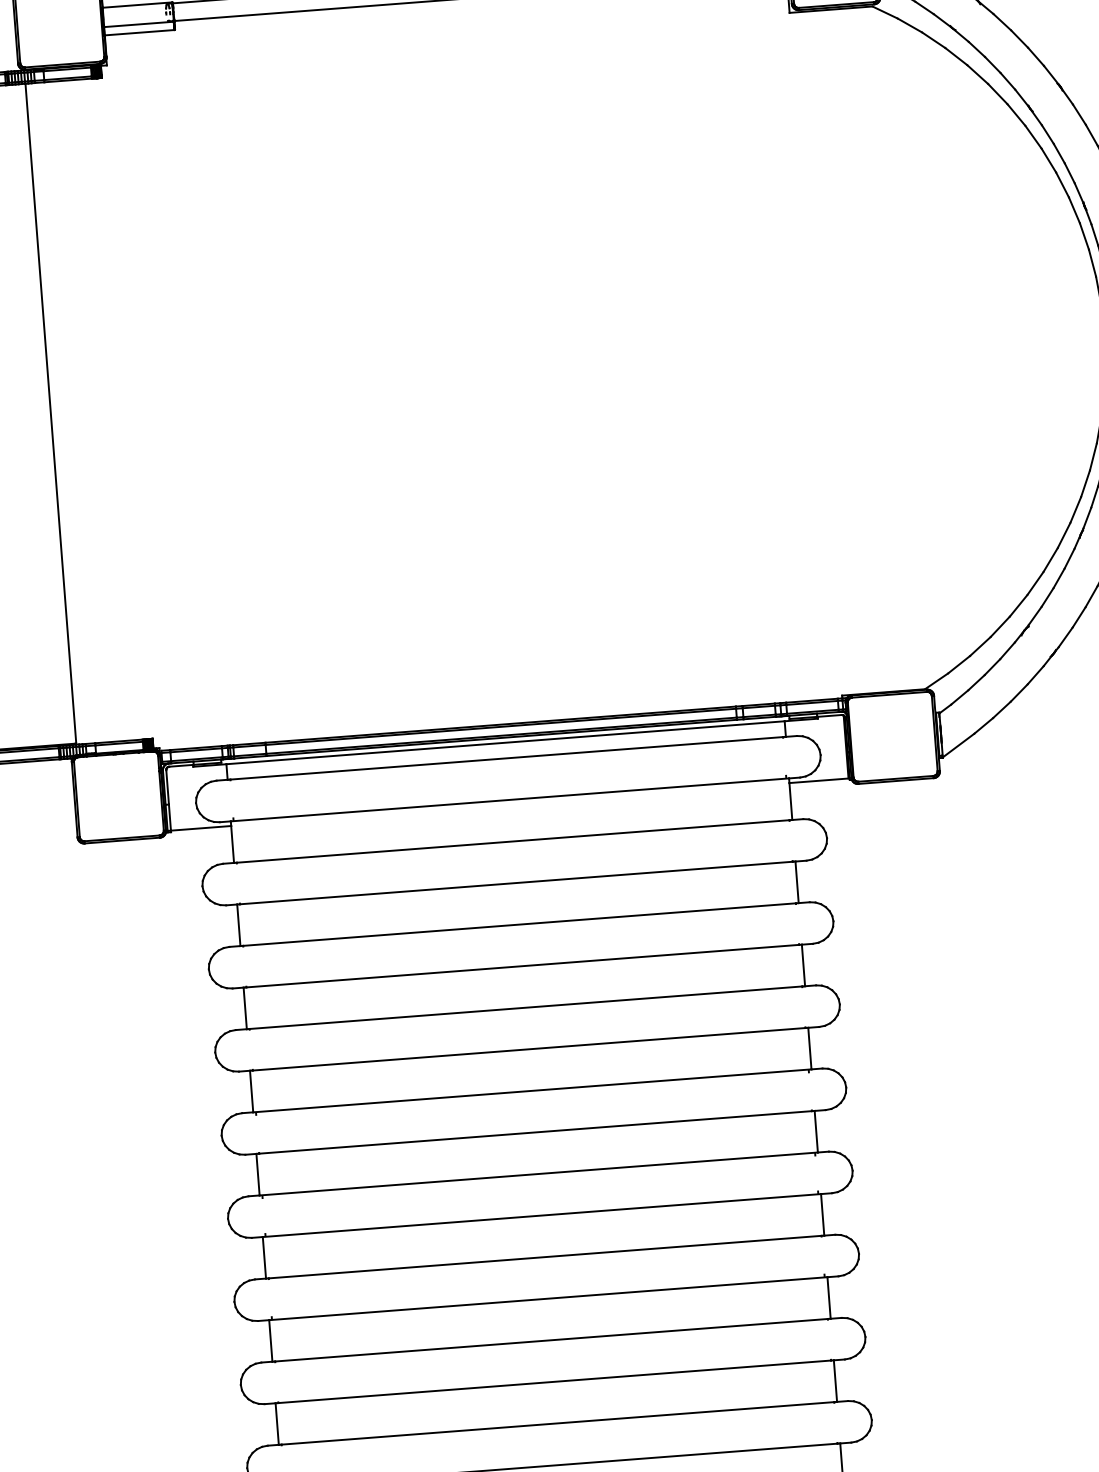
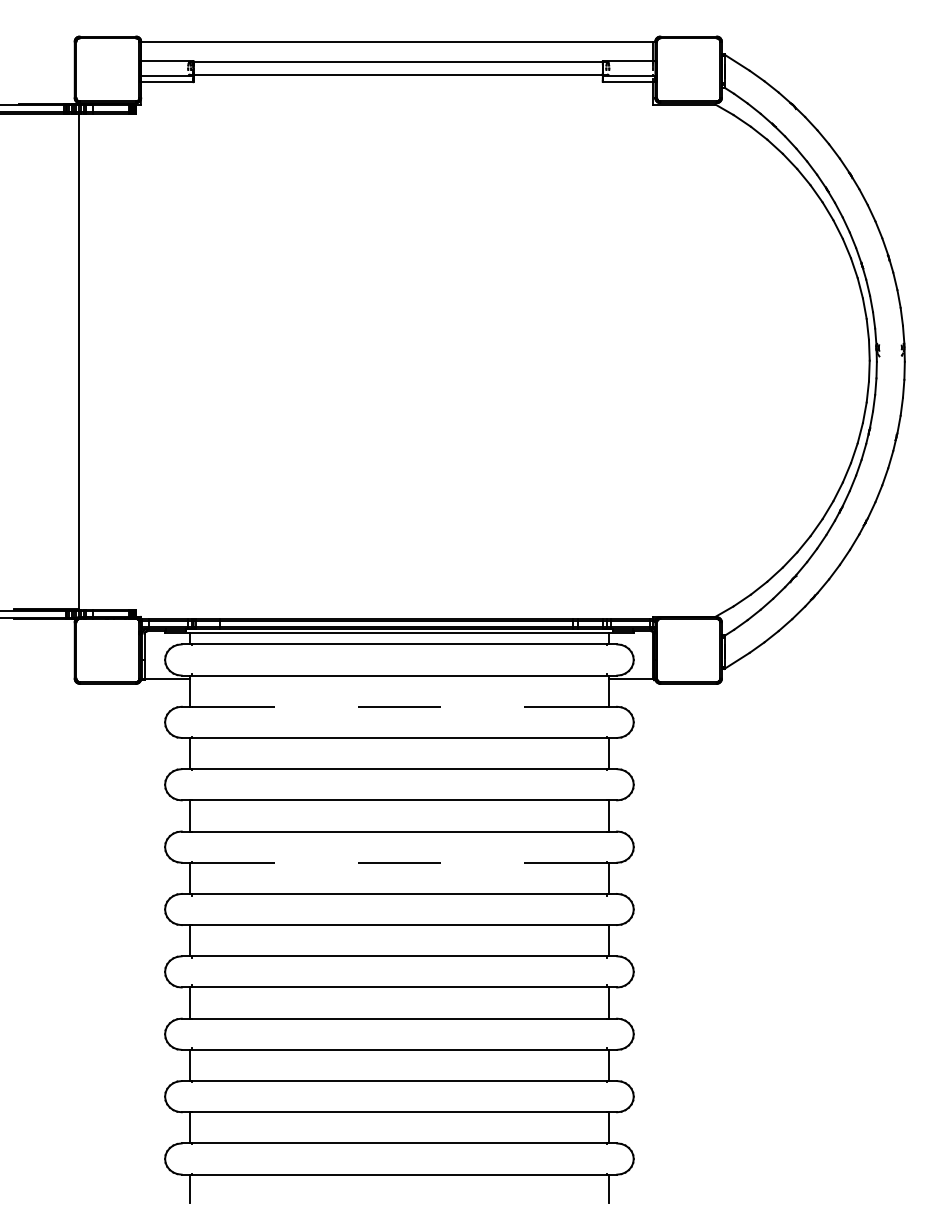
line: (511, 841) -> (398, 706), solid -> dashed
line: (527, 1049) -> (398, 862), solid -> dashed

